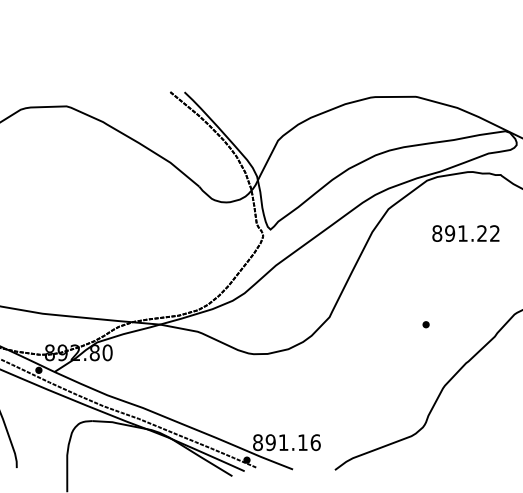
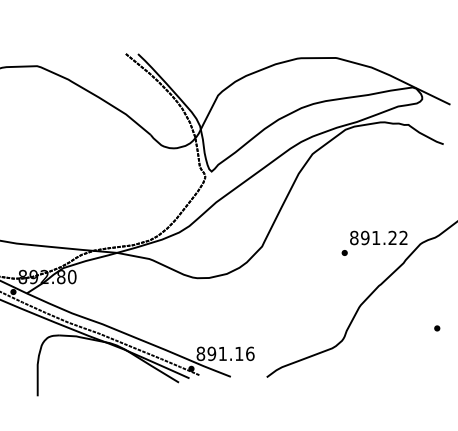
text: (465, 232) -> (378, 237), moved

